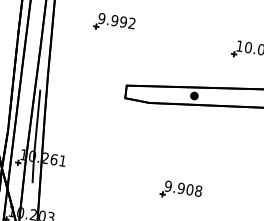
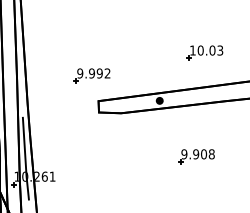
part: (113, 22) -> (91, 75), moved
part: (181, 190) -> (196, 156), moved

